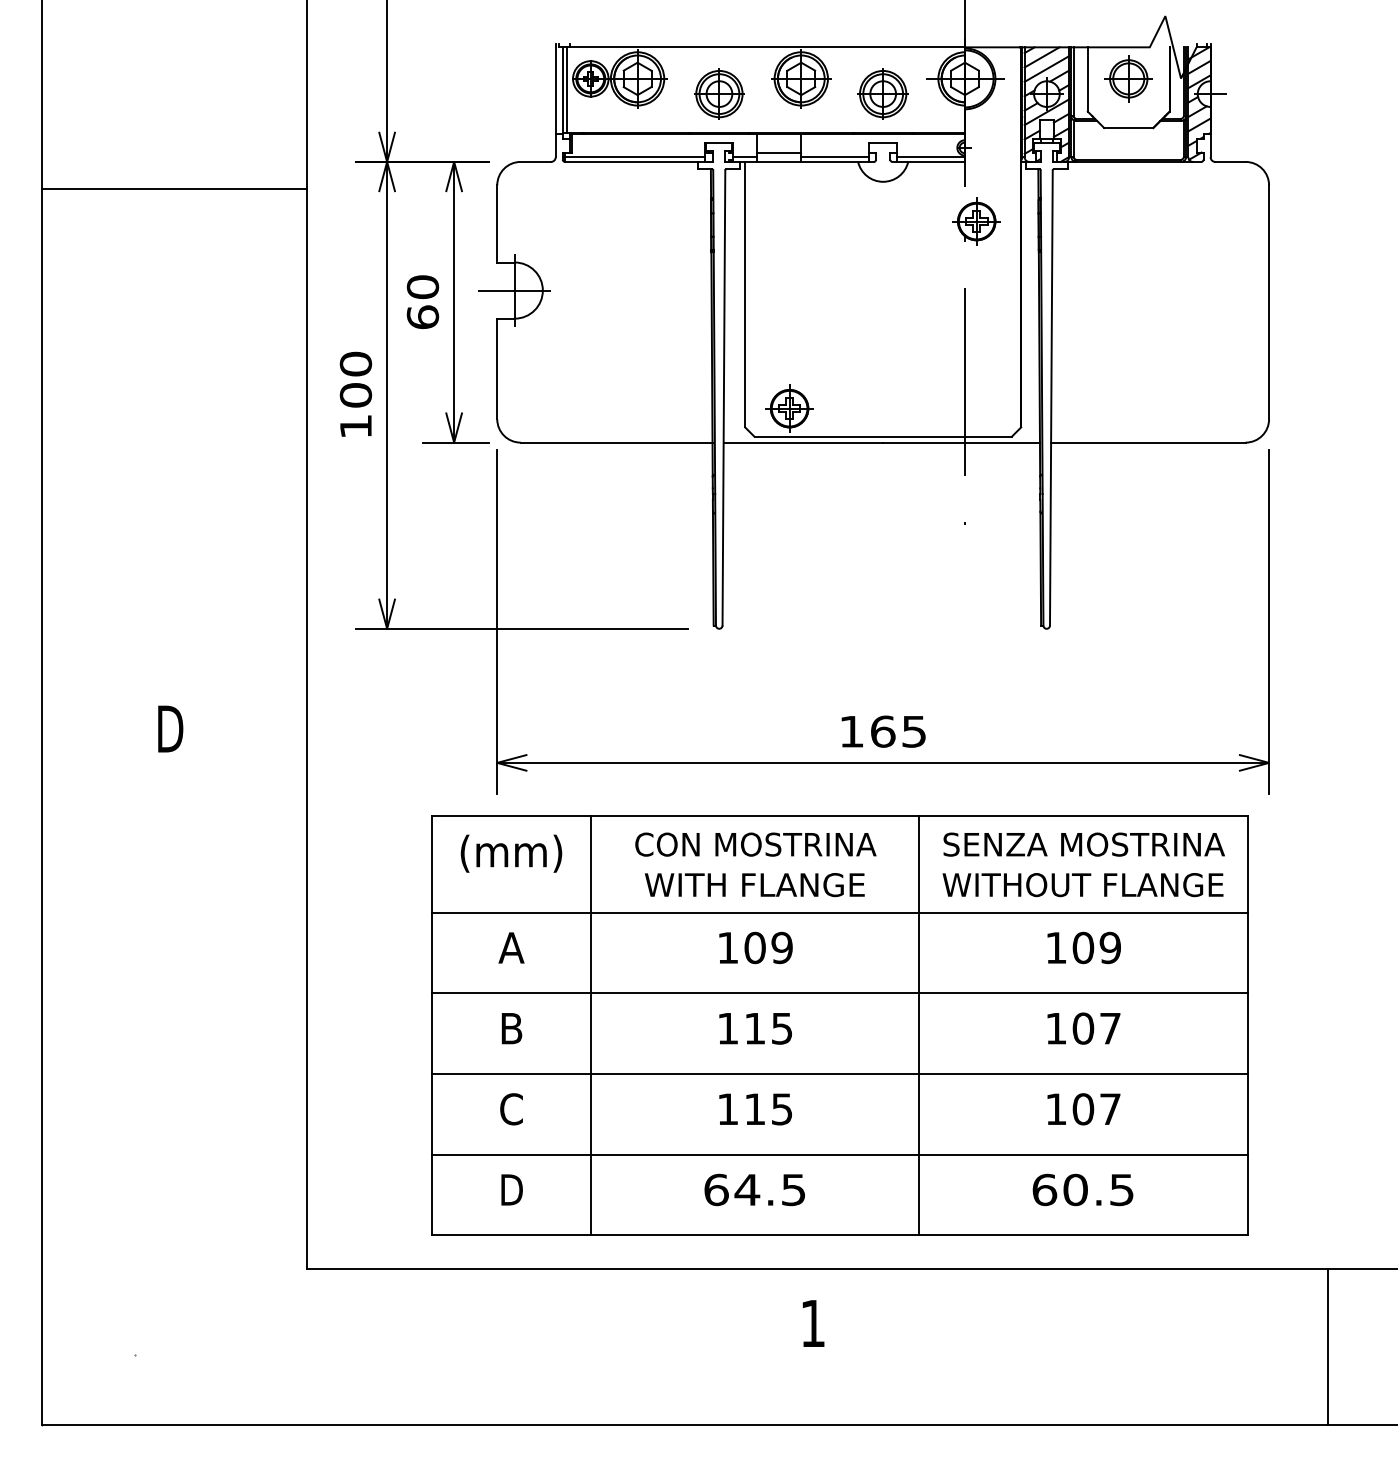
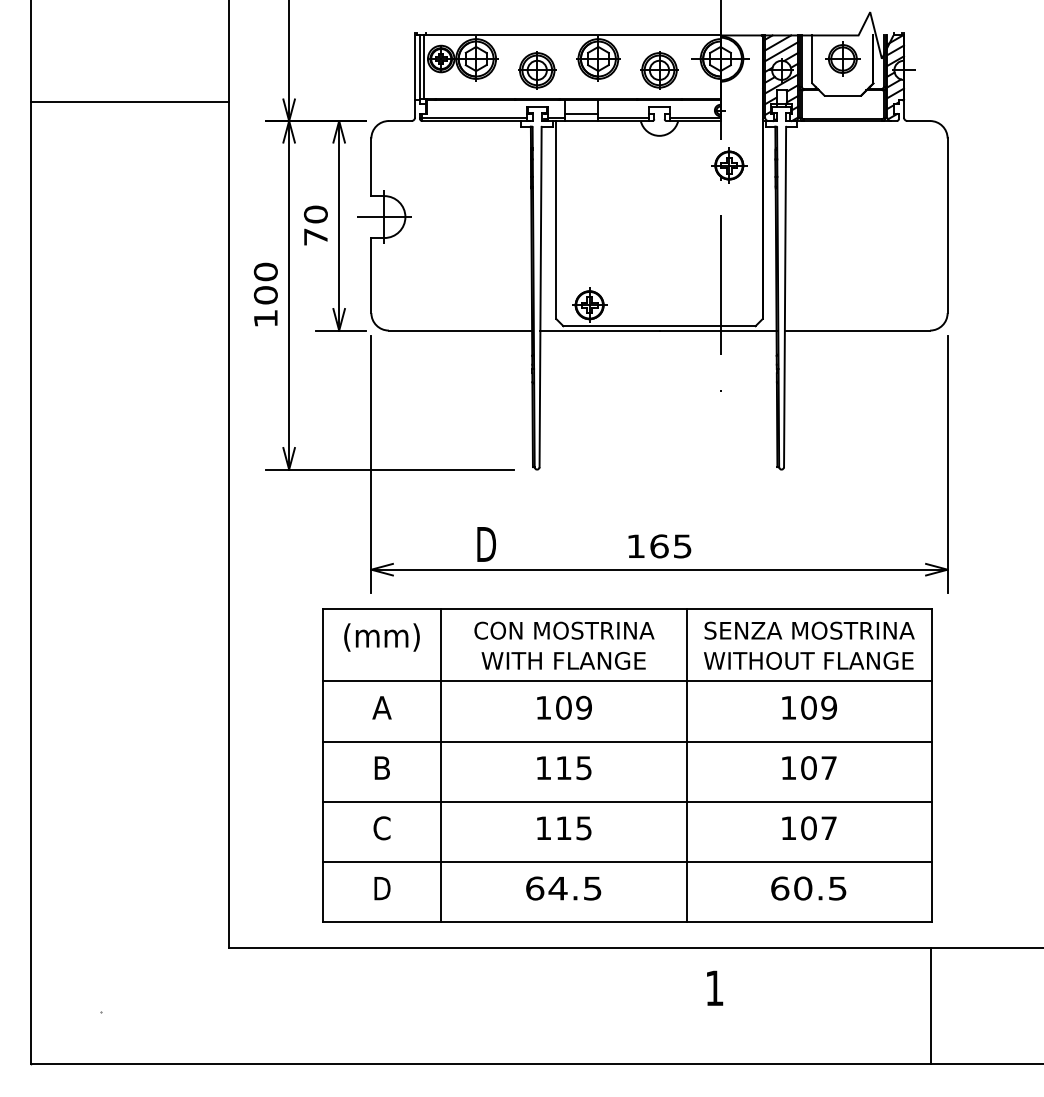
line: (173, 189) -> (129, 102), moved
text: (422, 317) -> (315, 237), 60 -> 70
text: (170, 728) -> (486, 544), moved
text: (813, 1323) -> (714, 988), moved
line: (1328, 1346) -> (930, 1005), moved

